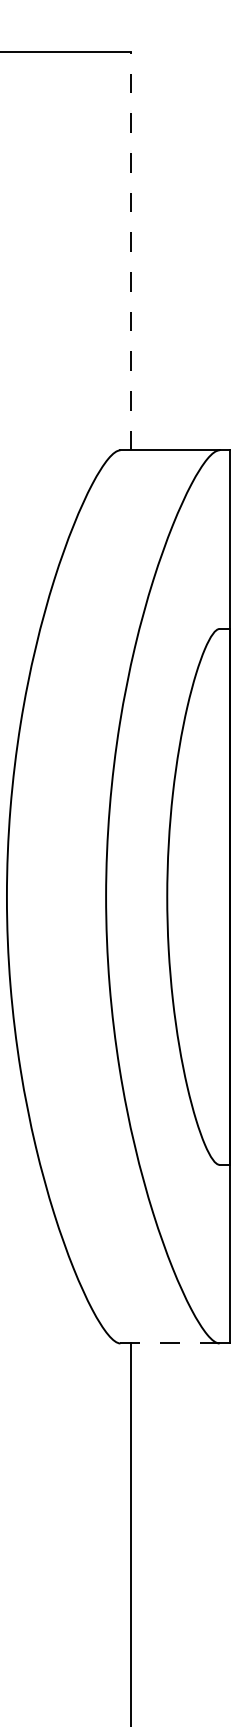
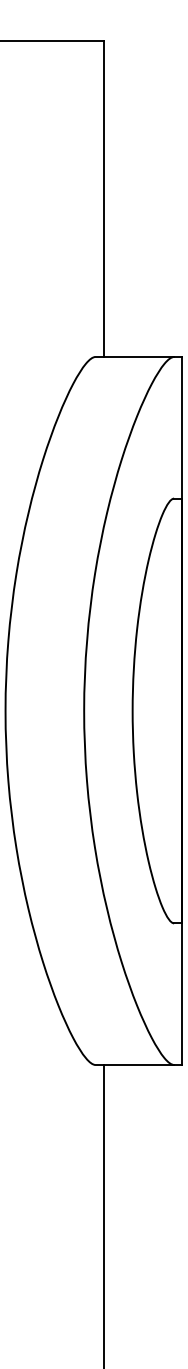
line: (130, 250) -> (103, 198), dashed -> solid
line: (169, 1343) -> (134, 1064), dashed -> solid

